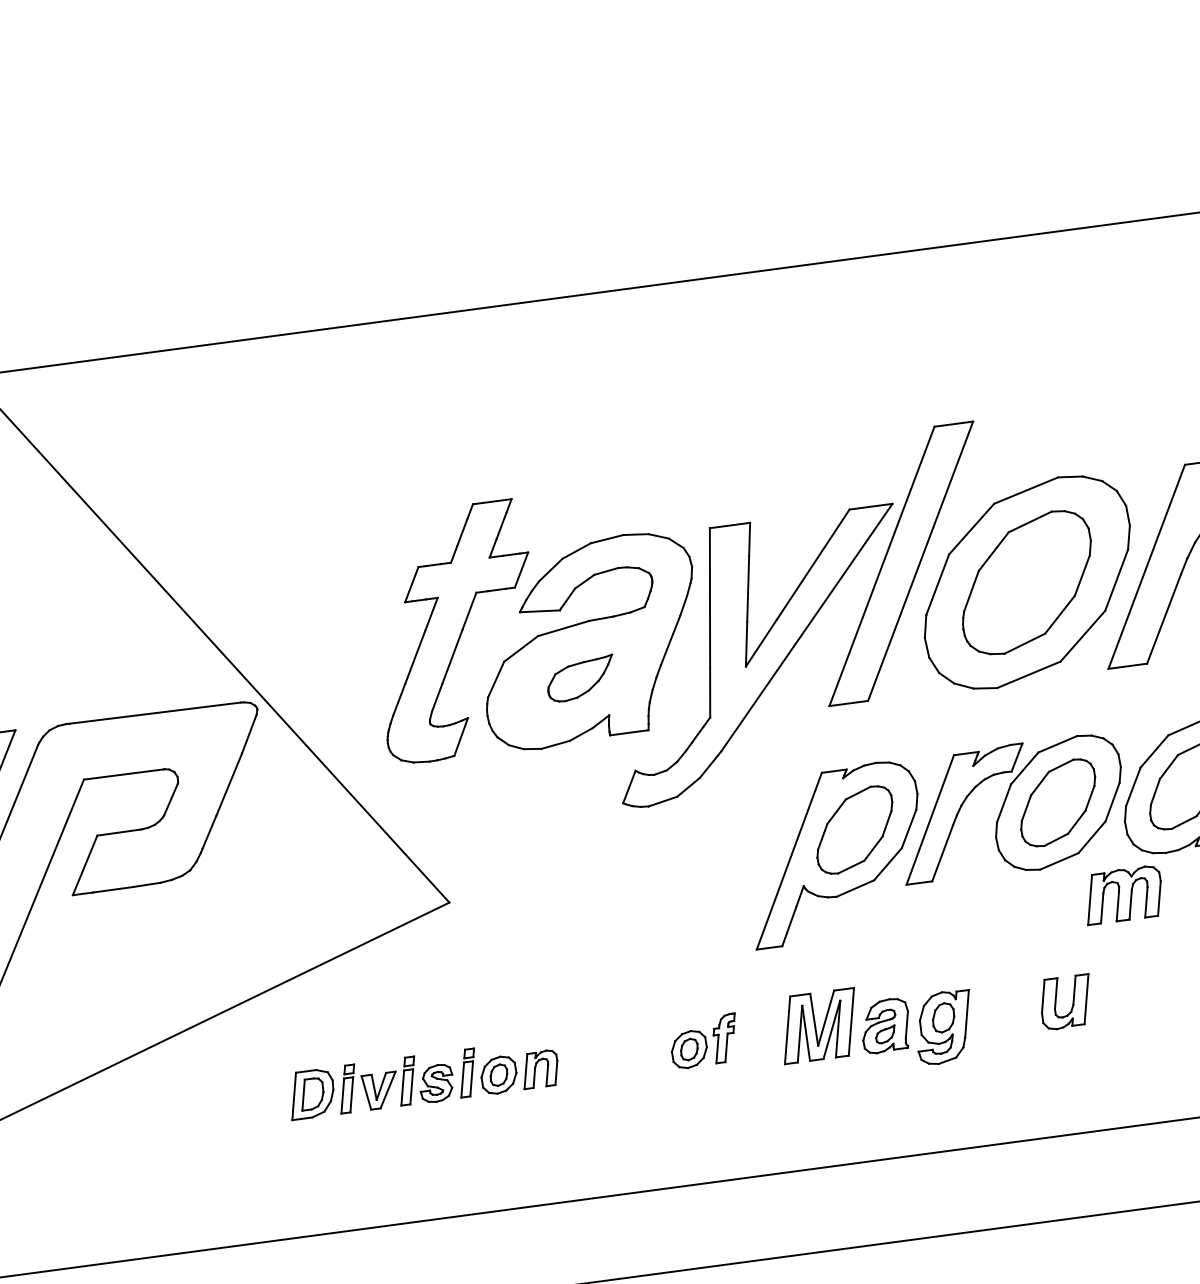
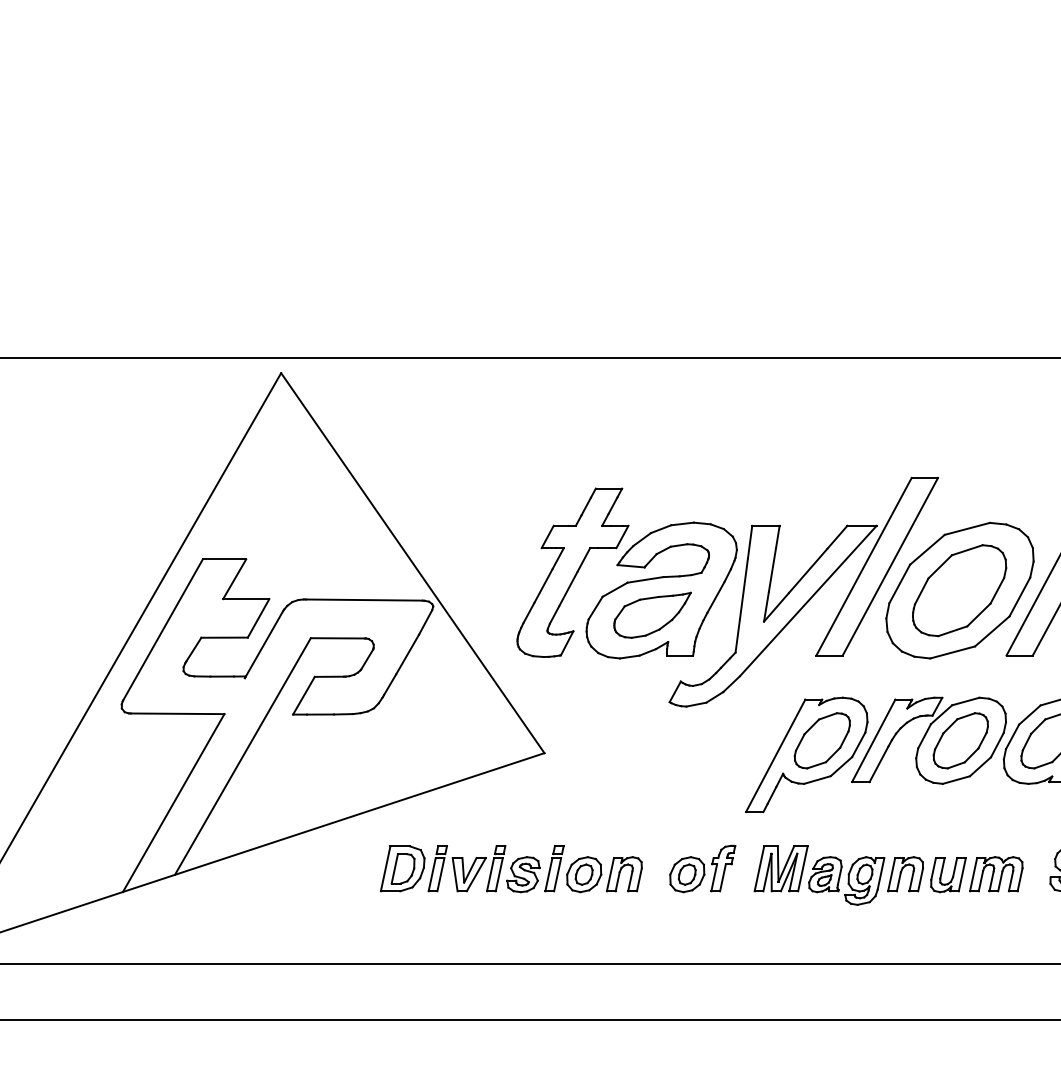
part: (580, 677) -> (652, 614), size x1.67
part: (1123, 895) -> (996, 874), moved
part: (1003, 1009) -> (905, 874), added
part: (703, 1040) -> (702, 868), size x1.43
part: (422, 1080) -> (510, 869), size x1.43

